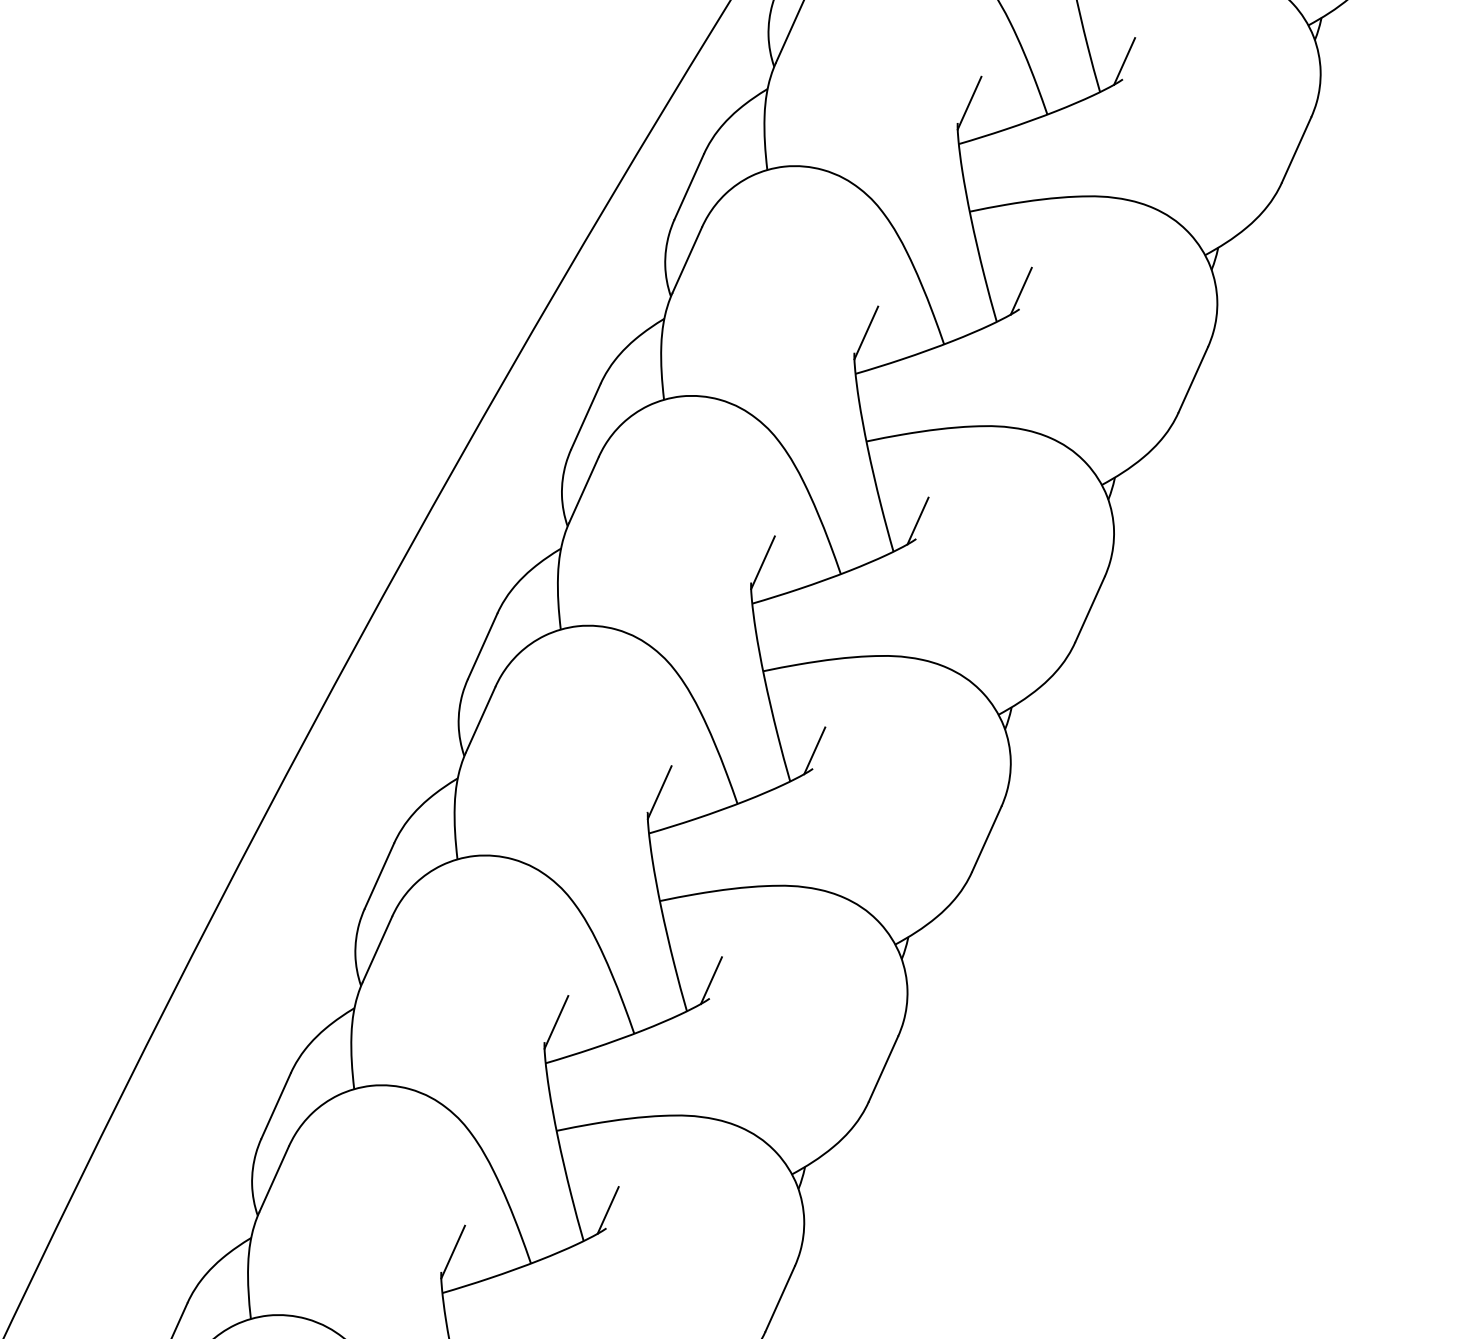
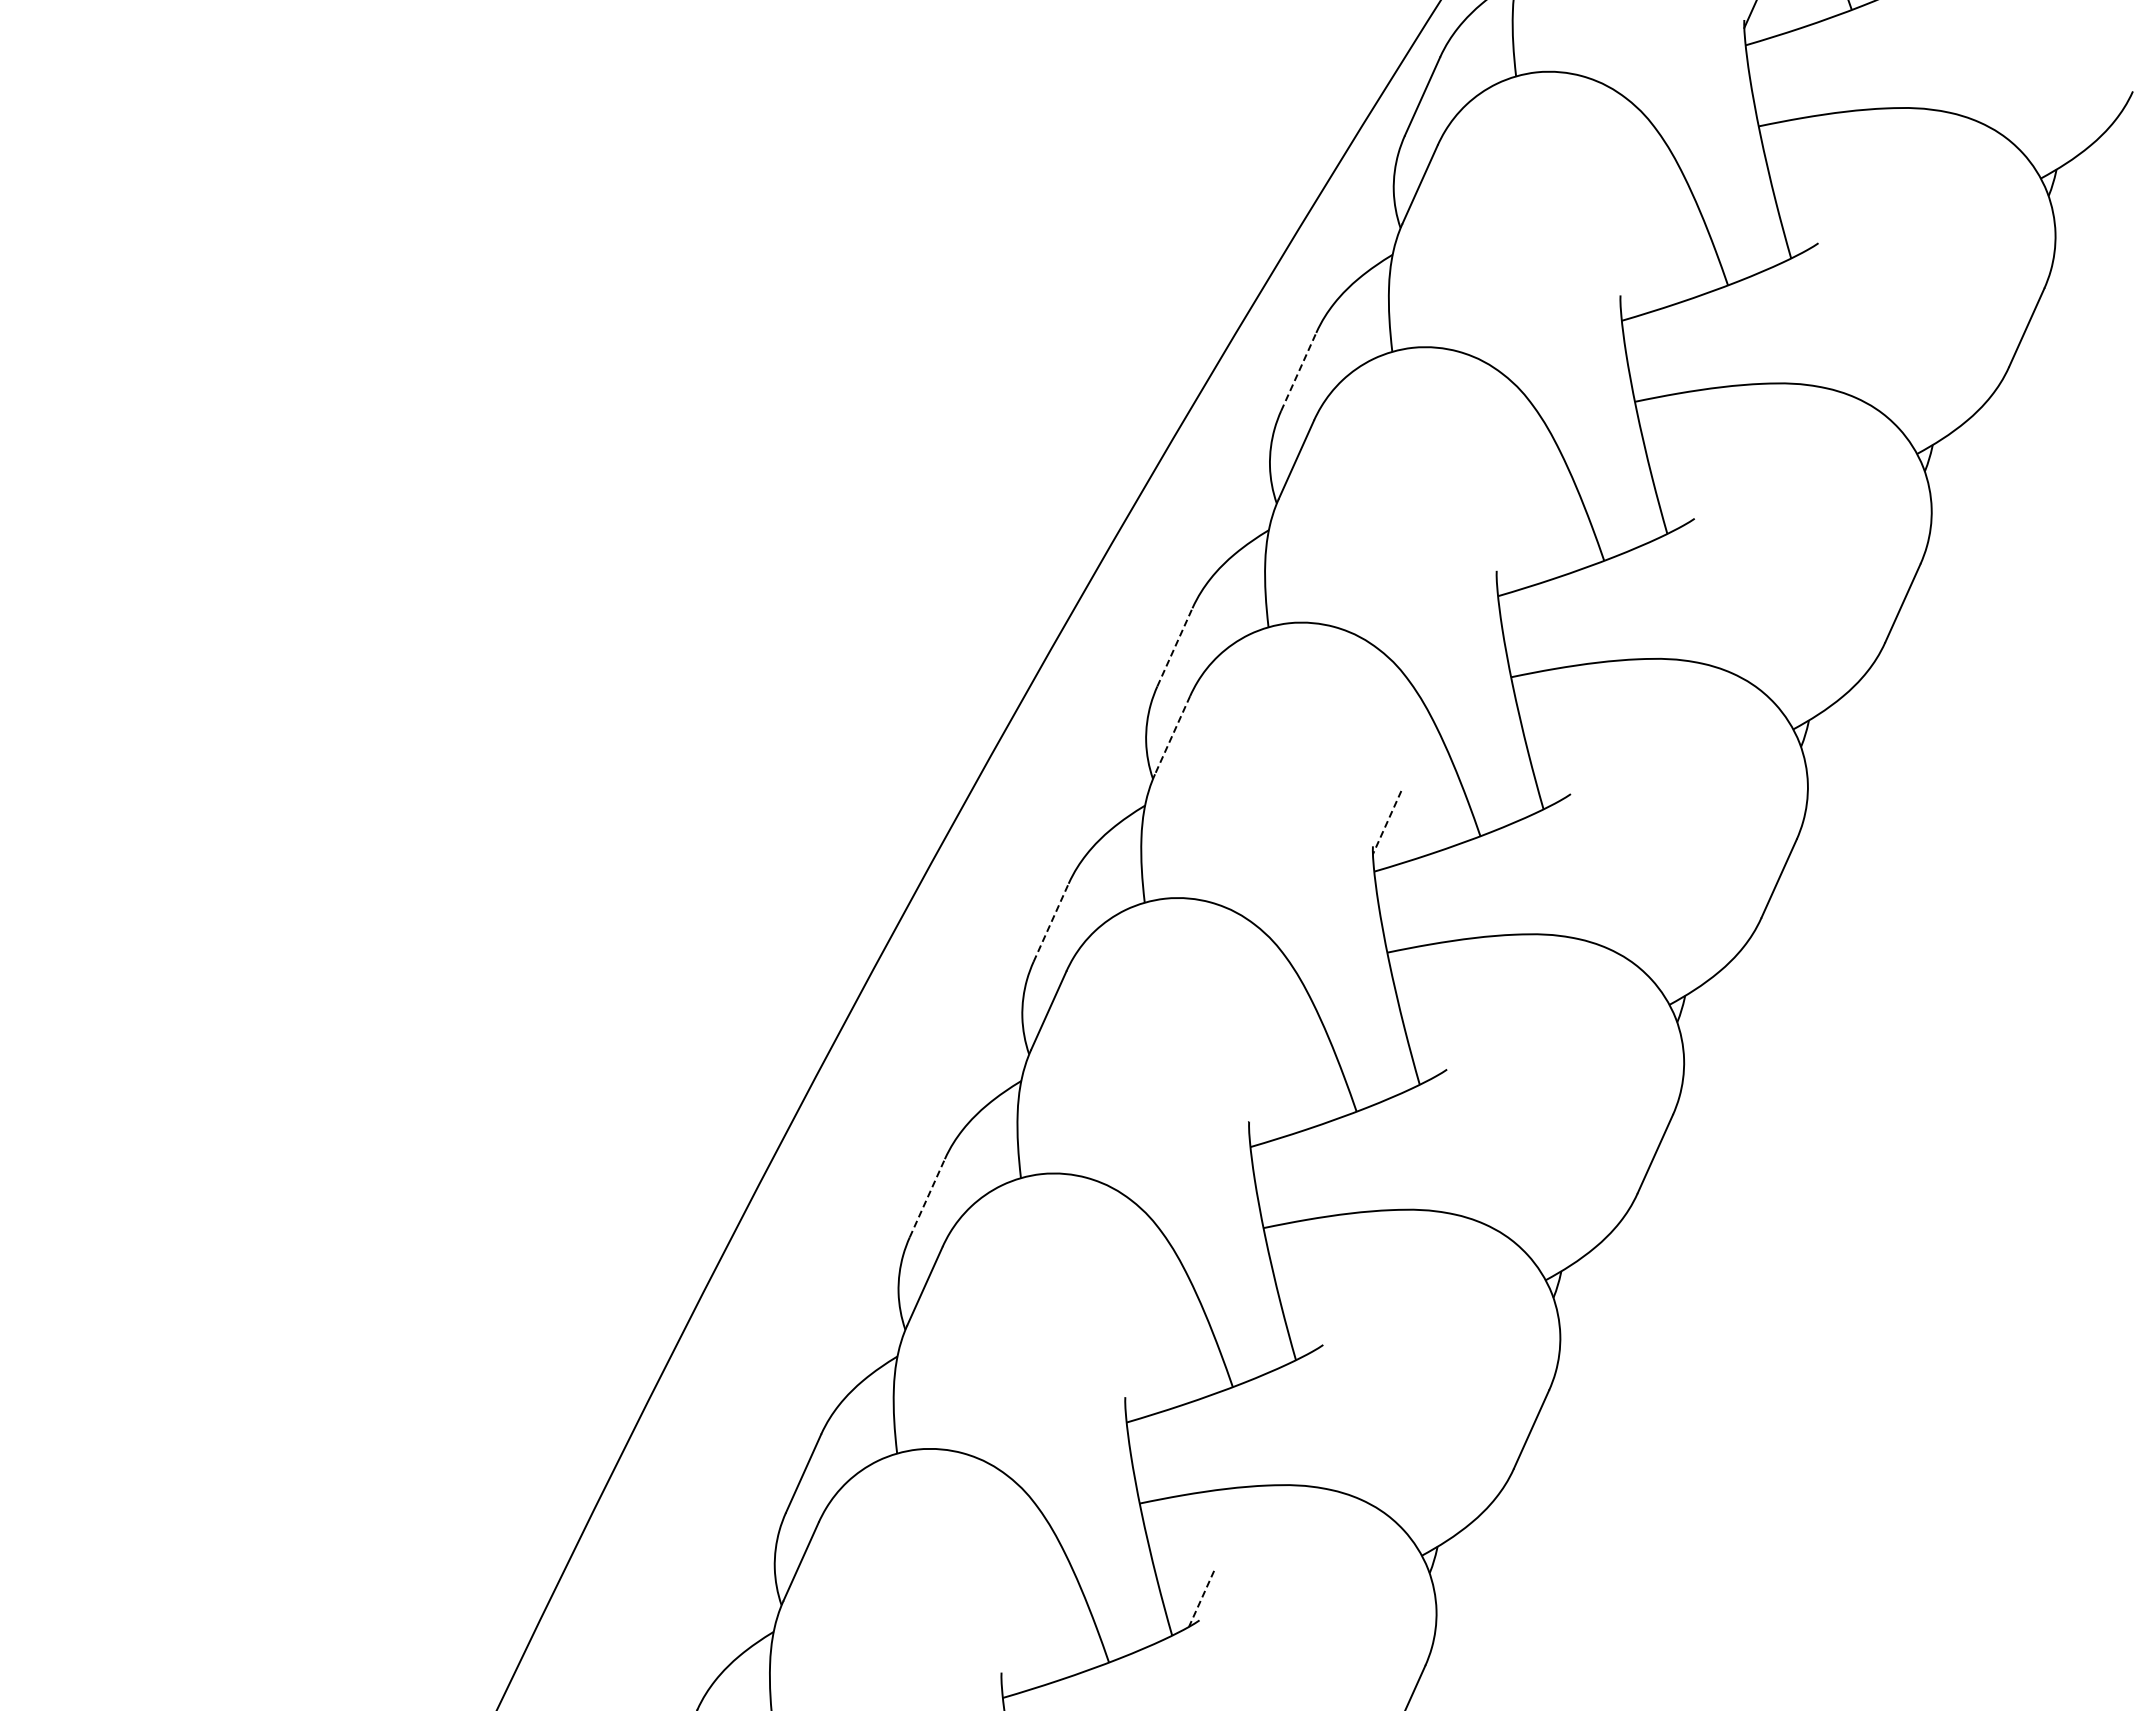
line: (1124, 61) -> (1820, 221), removed
line: (969, 102) -> (1634, 271), removed
line: (689, 186) -> (1298, 371), solid -> dashed
line: (1021, 291) -> (1696, 497), removed
line: (865, 332) -> (1510, 546), removed
line: (585, 416) -> (1174, 647), solid -> dashed
line: (583, 490) -> (1172, 735), solid -> dashed
line: (917, 520) -> (1572, 772), removed
line: (763, 562) -> (1387, 822), solid -> dashed
line: (482, 646) -> (1051, 922), solid -> dashed
line: (814, 751) -> (1448, 1048), removed
line: (659, 792) -> (1263, 1097), removed
line: (379, 876) -> (927, 1198), solid -> dashed
line: (710, 980) -> (1324, 1323), removed
line: (556, 1022) -> (1139, 1373), removed
line: (608, 1210) -> (1201, 1598), solid -> dashed
line: (452, 1251) -> (1015, 1648), removed

